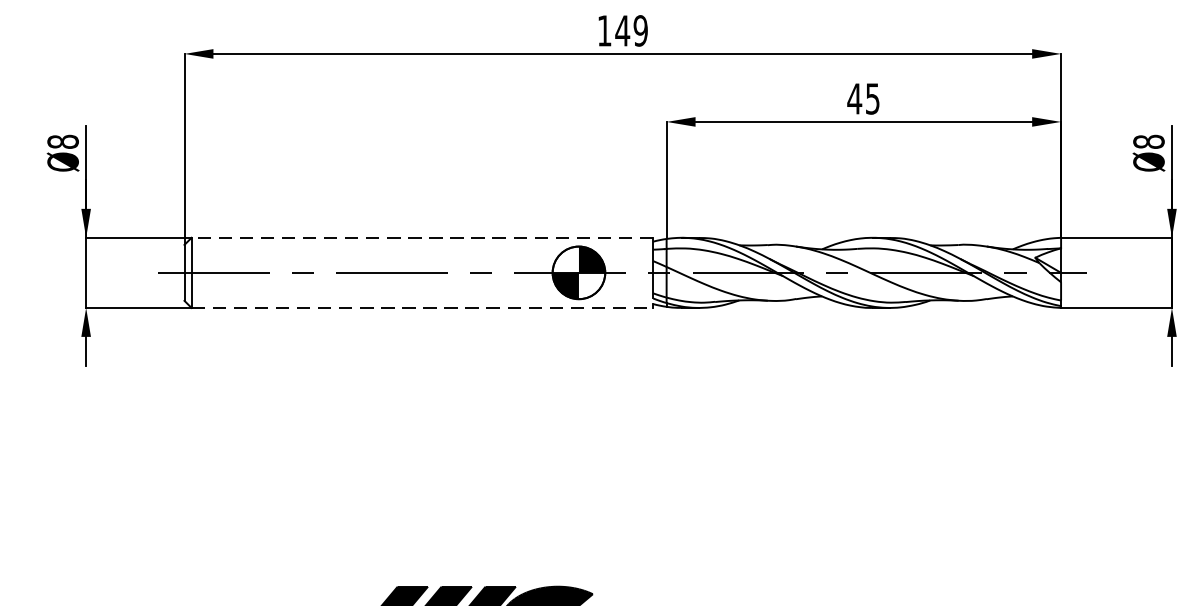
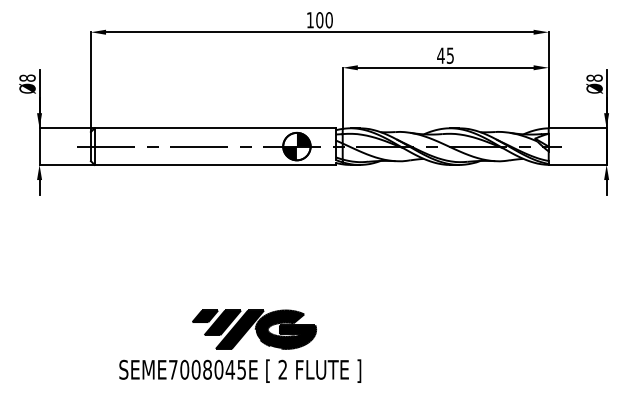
text: (629, 31) -> (323, 20), 149 -> 100
line: (423, 238) -> (215, 128), dashed -> solid
line: (423, 307) -> (215, 164), dashed -> solid

